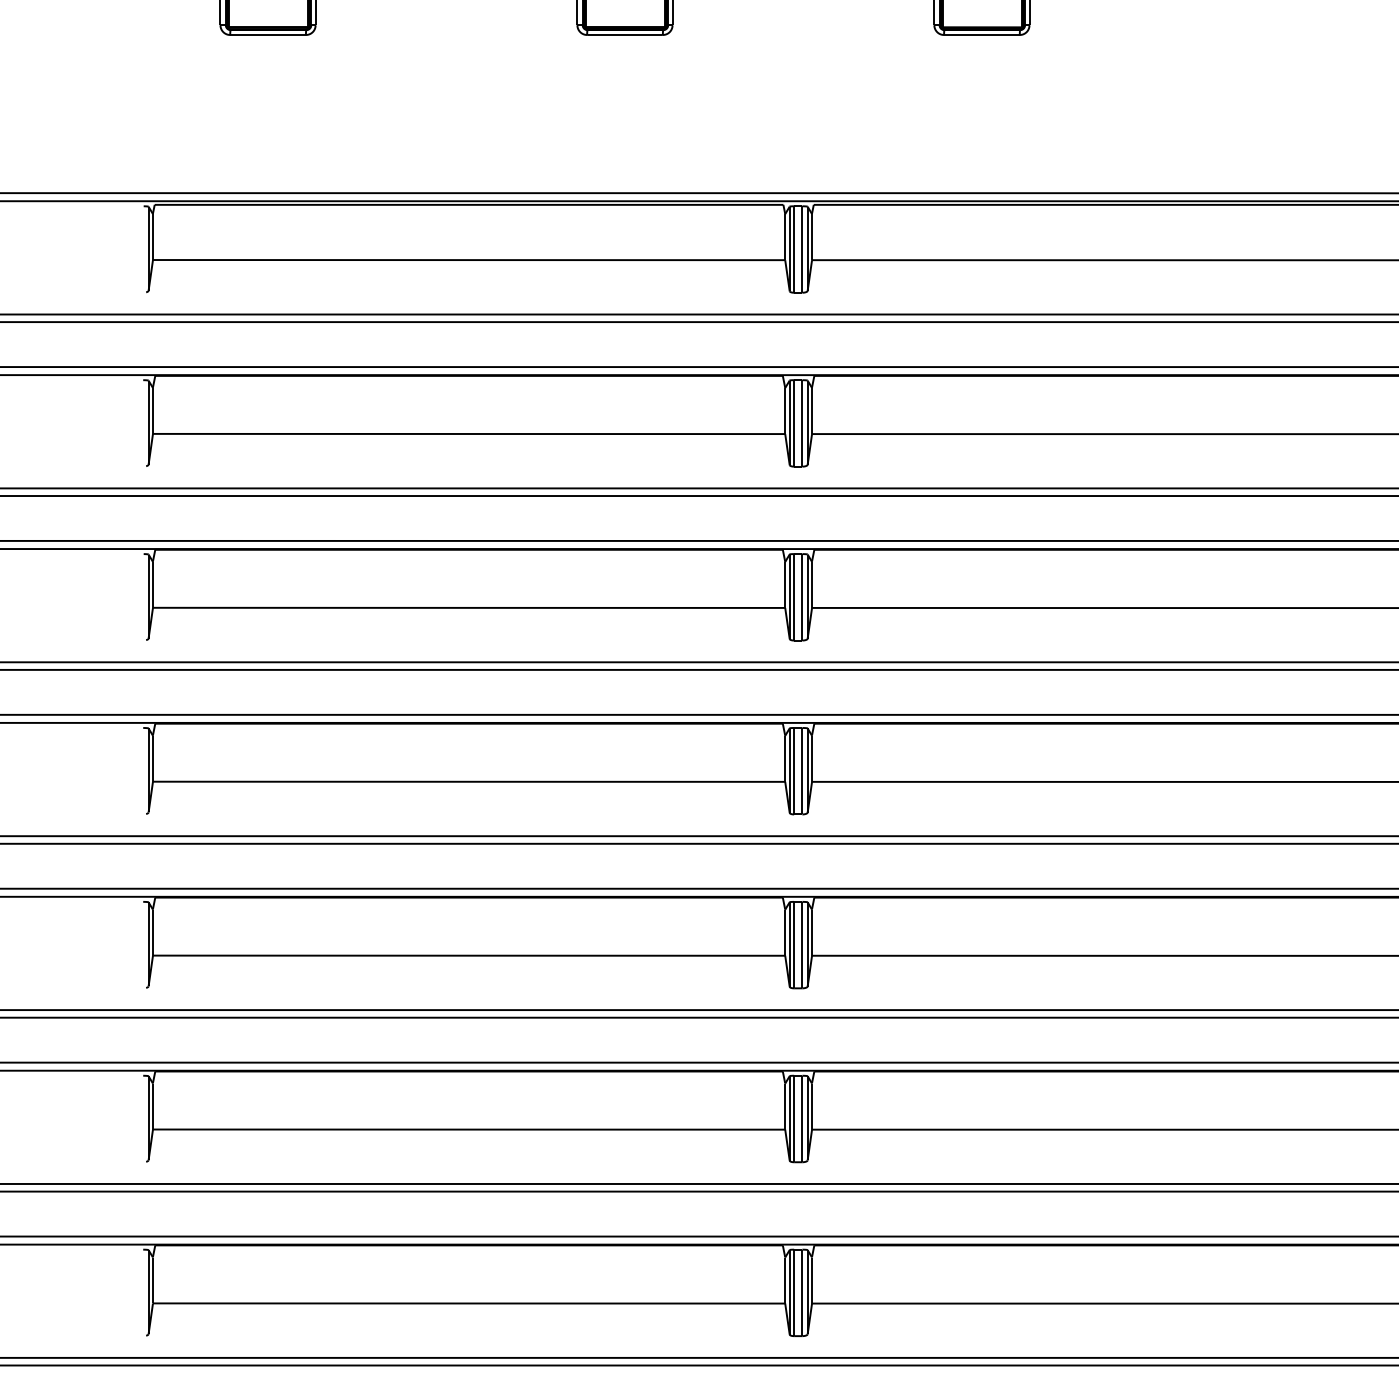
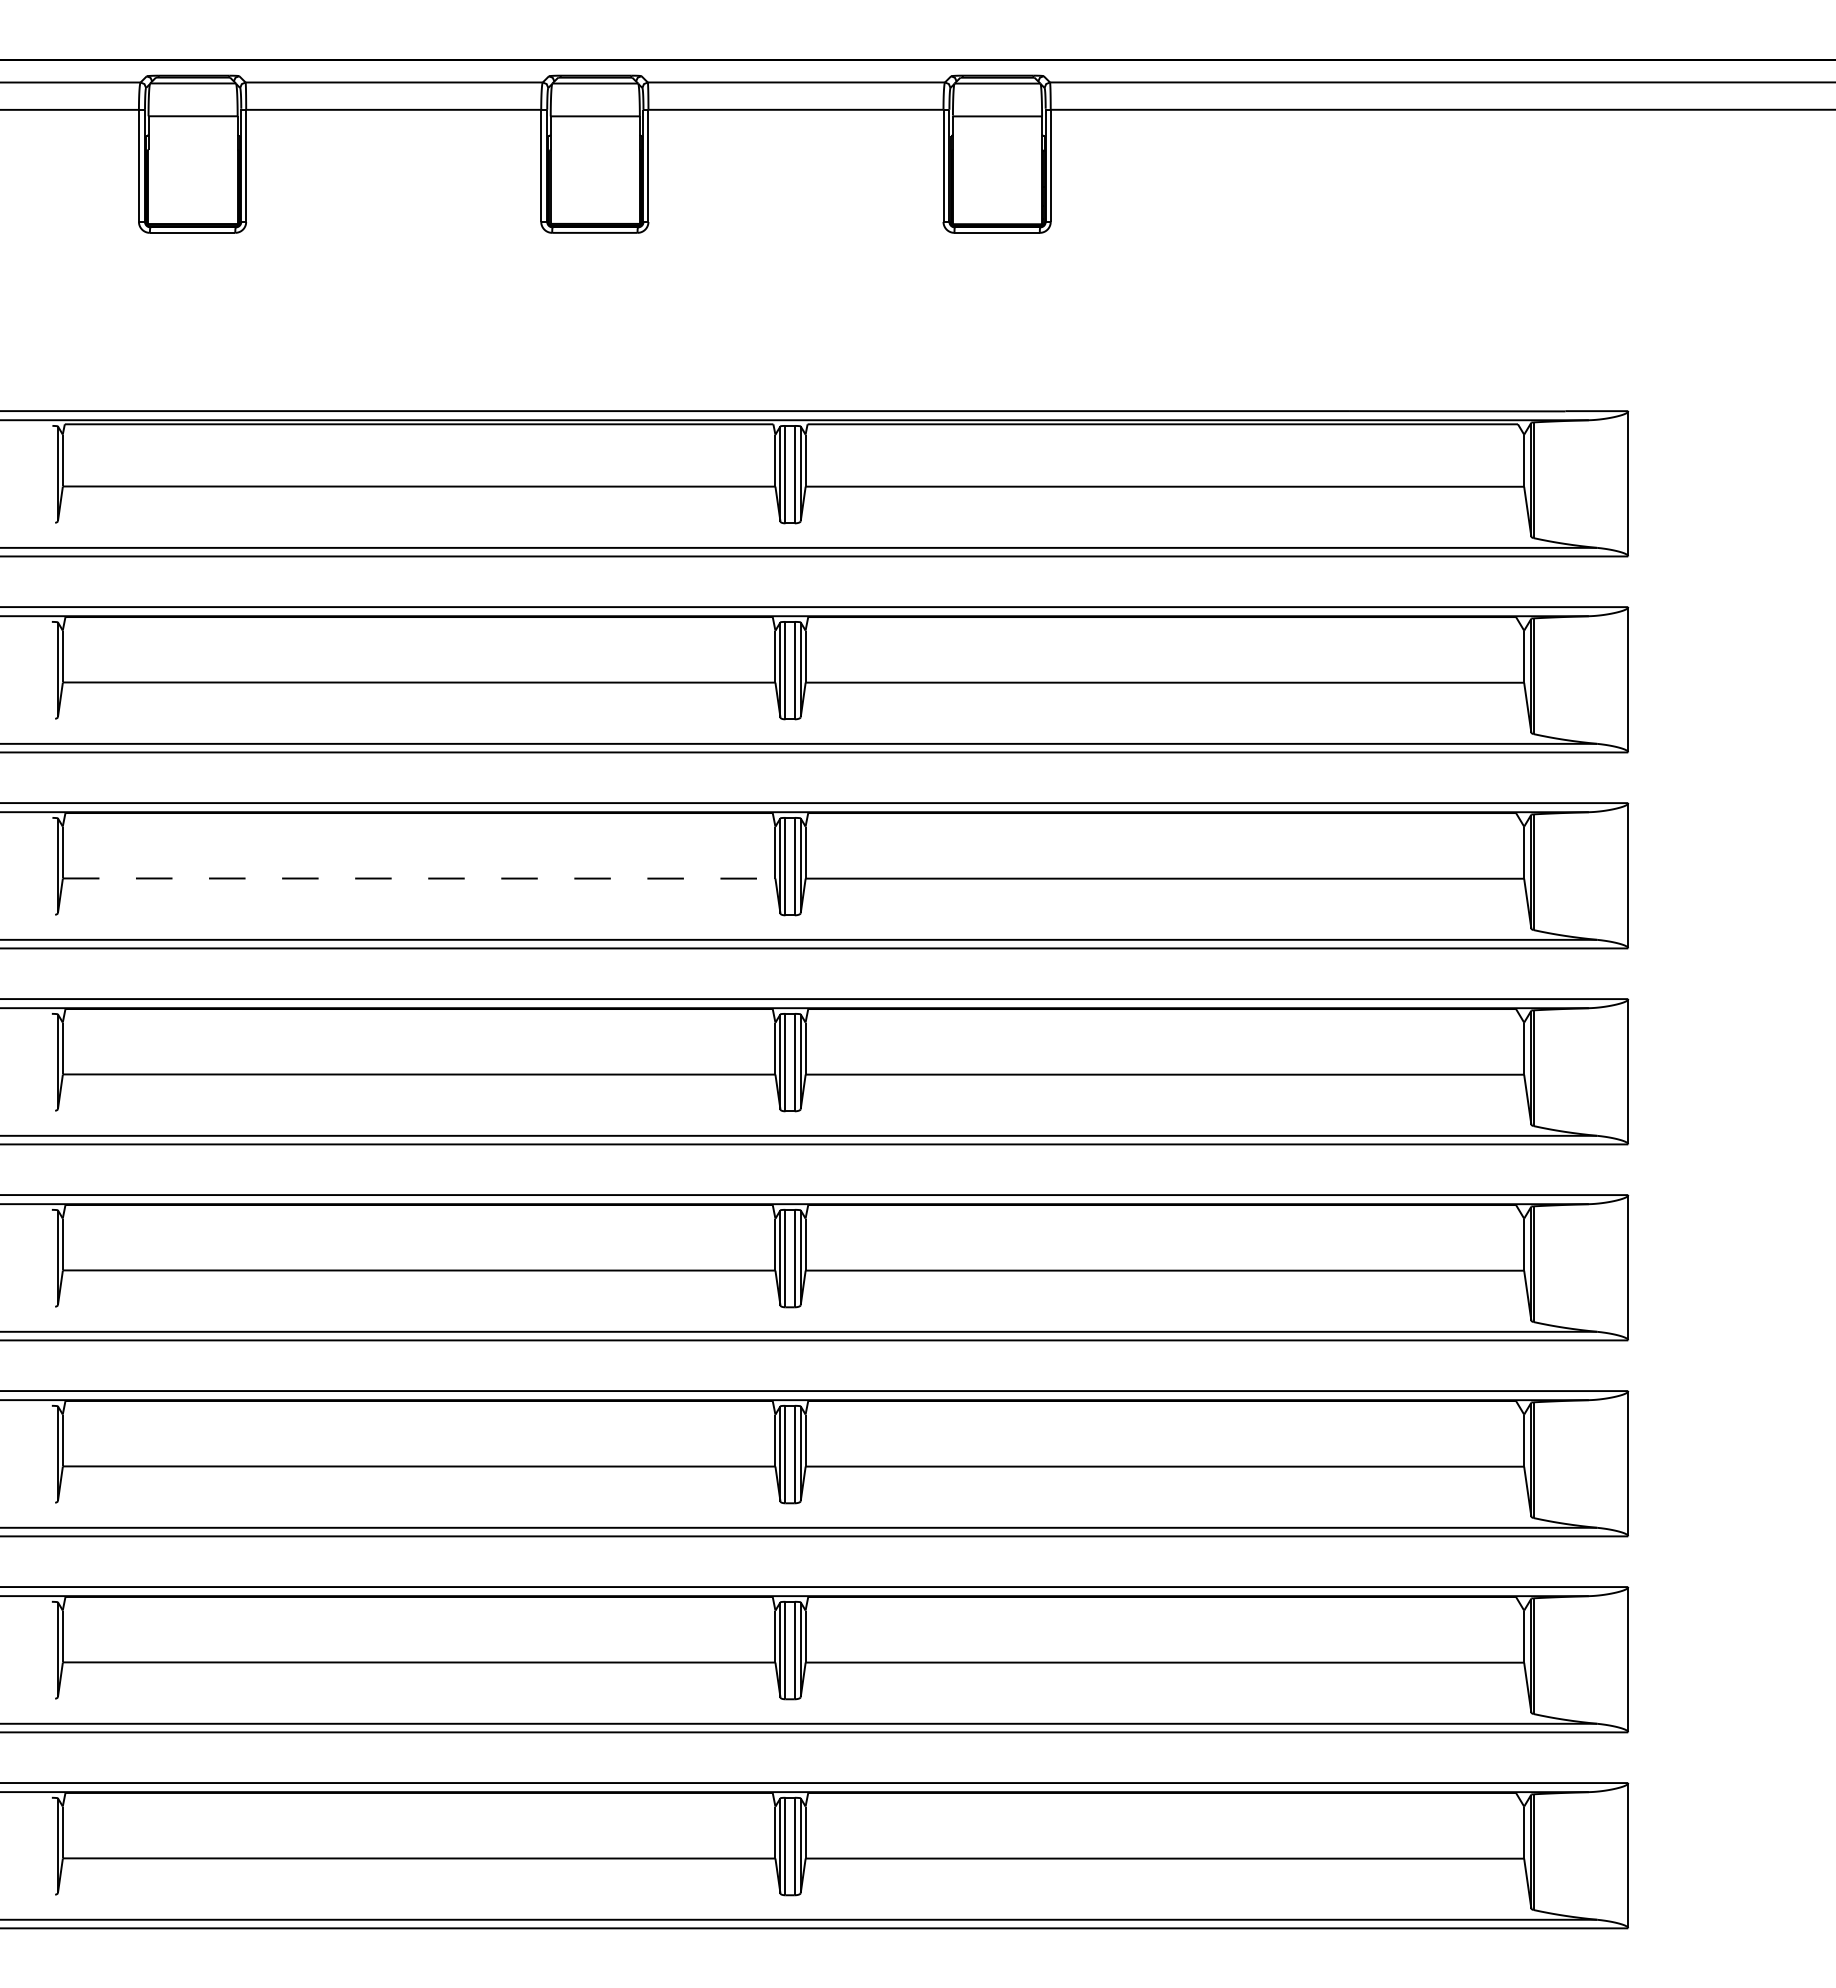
line: (468, 607) -> (418, 878), solid -> dashed

